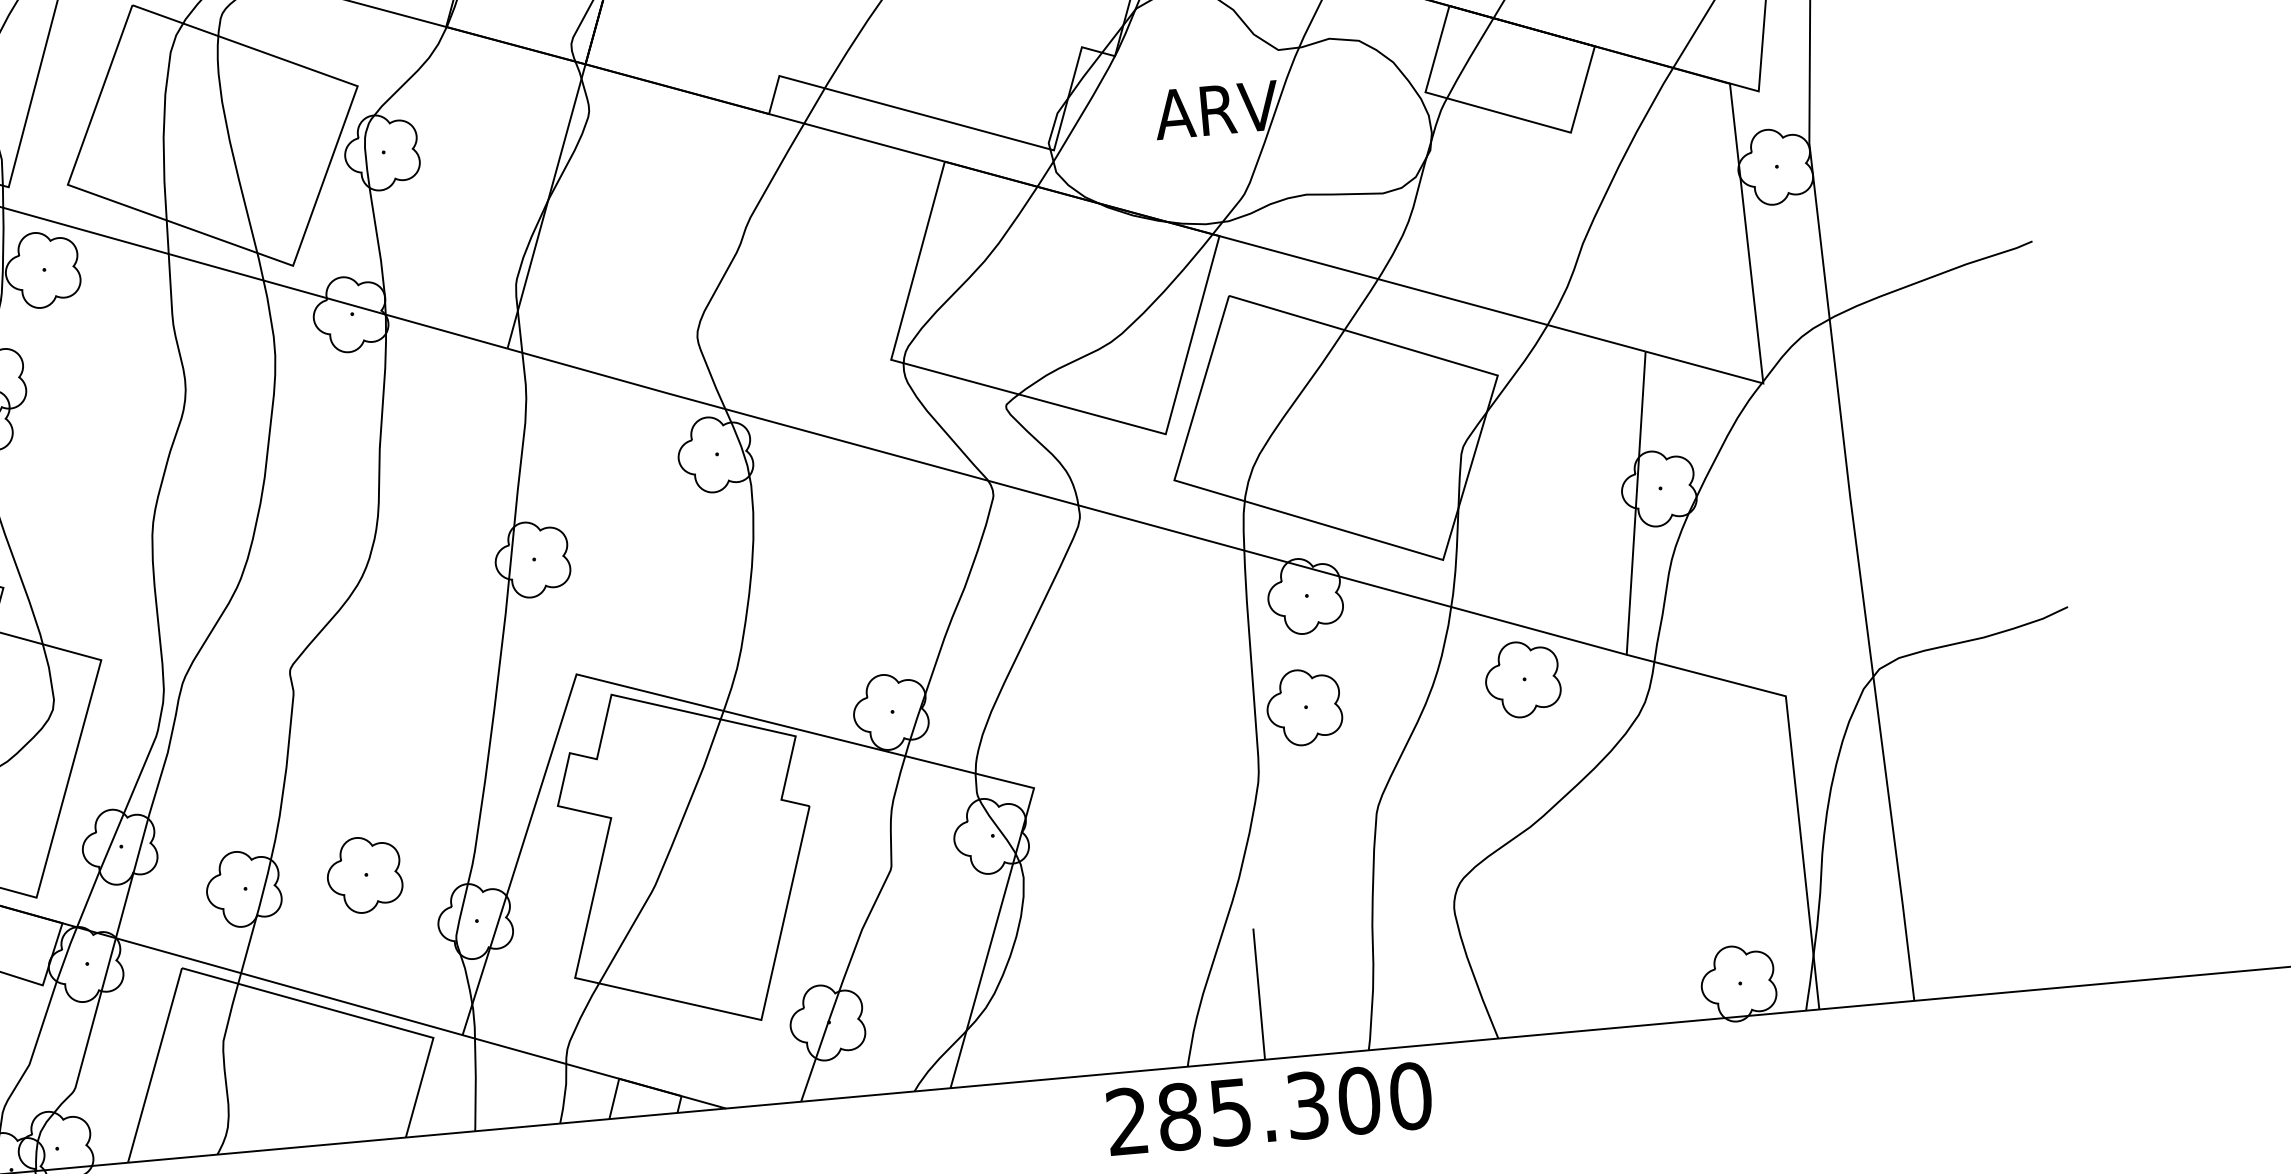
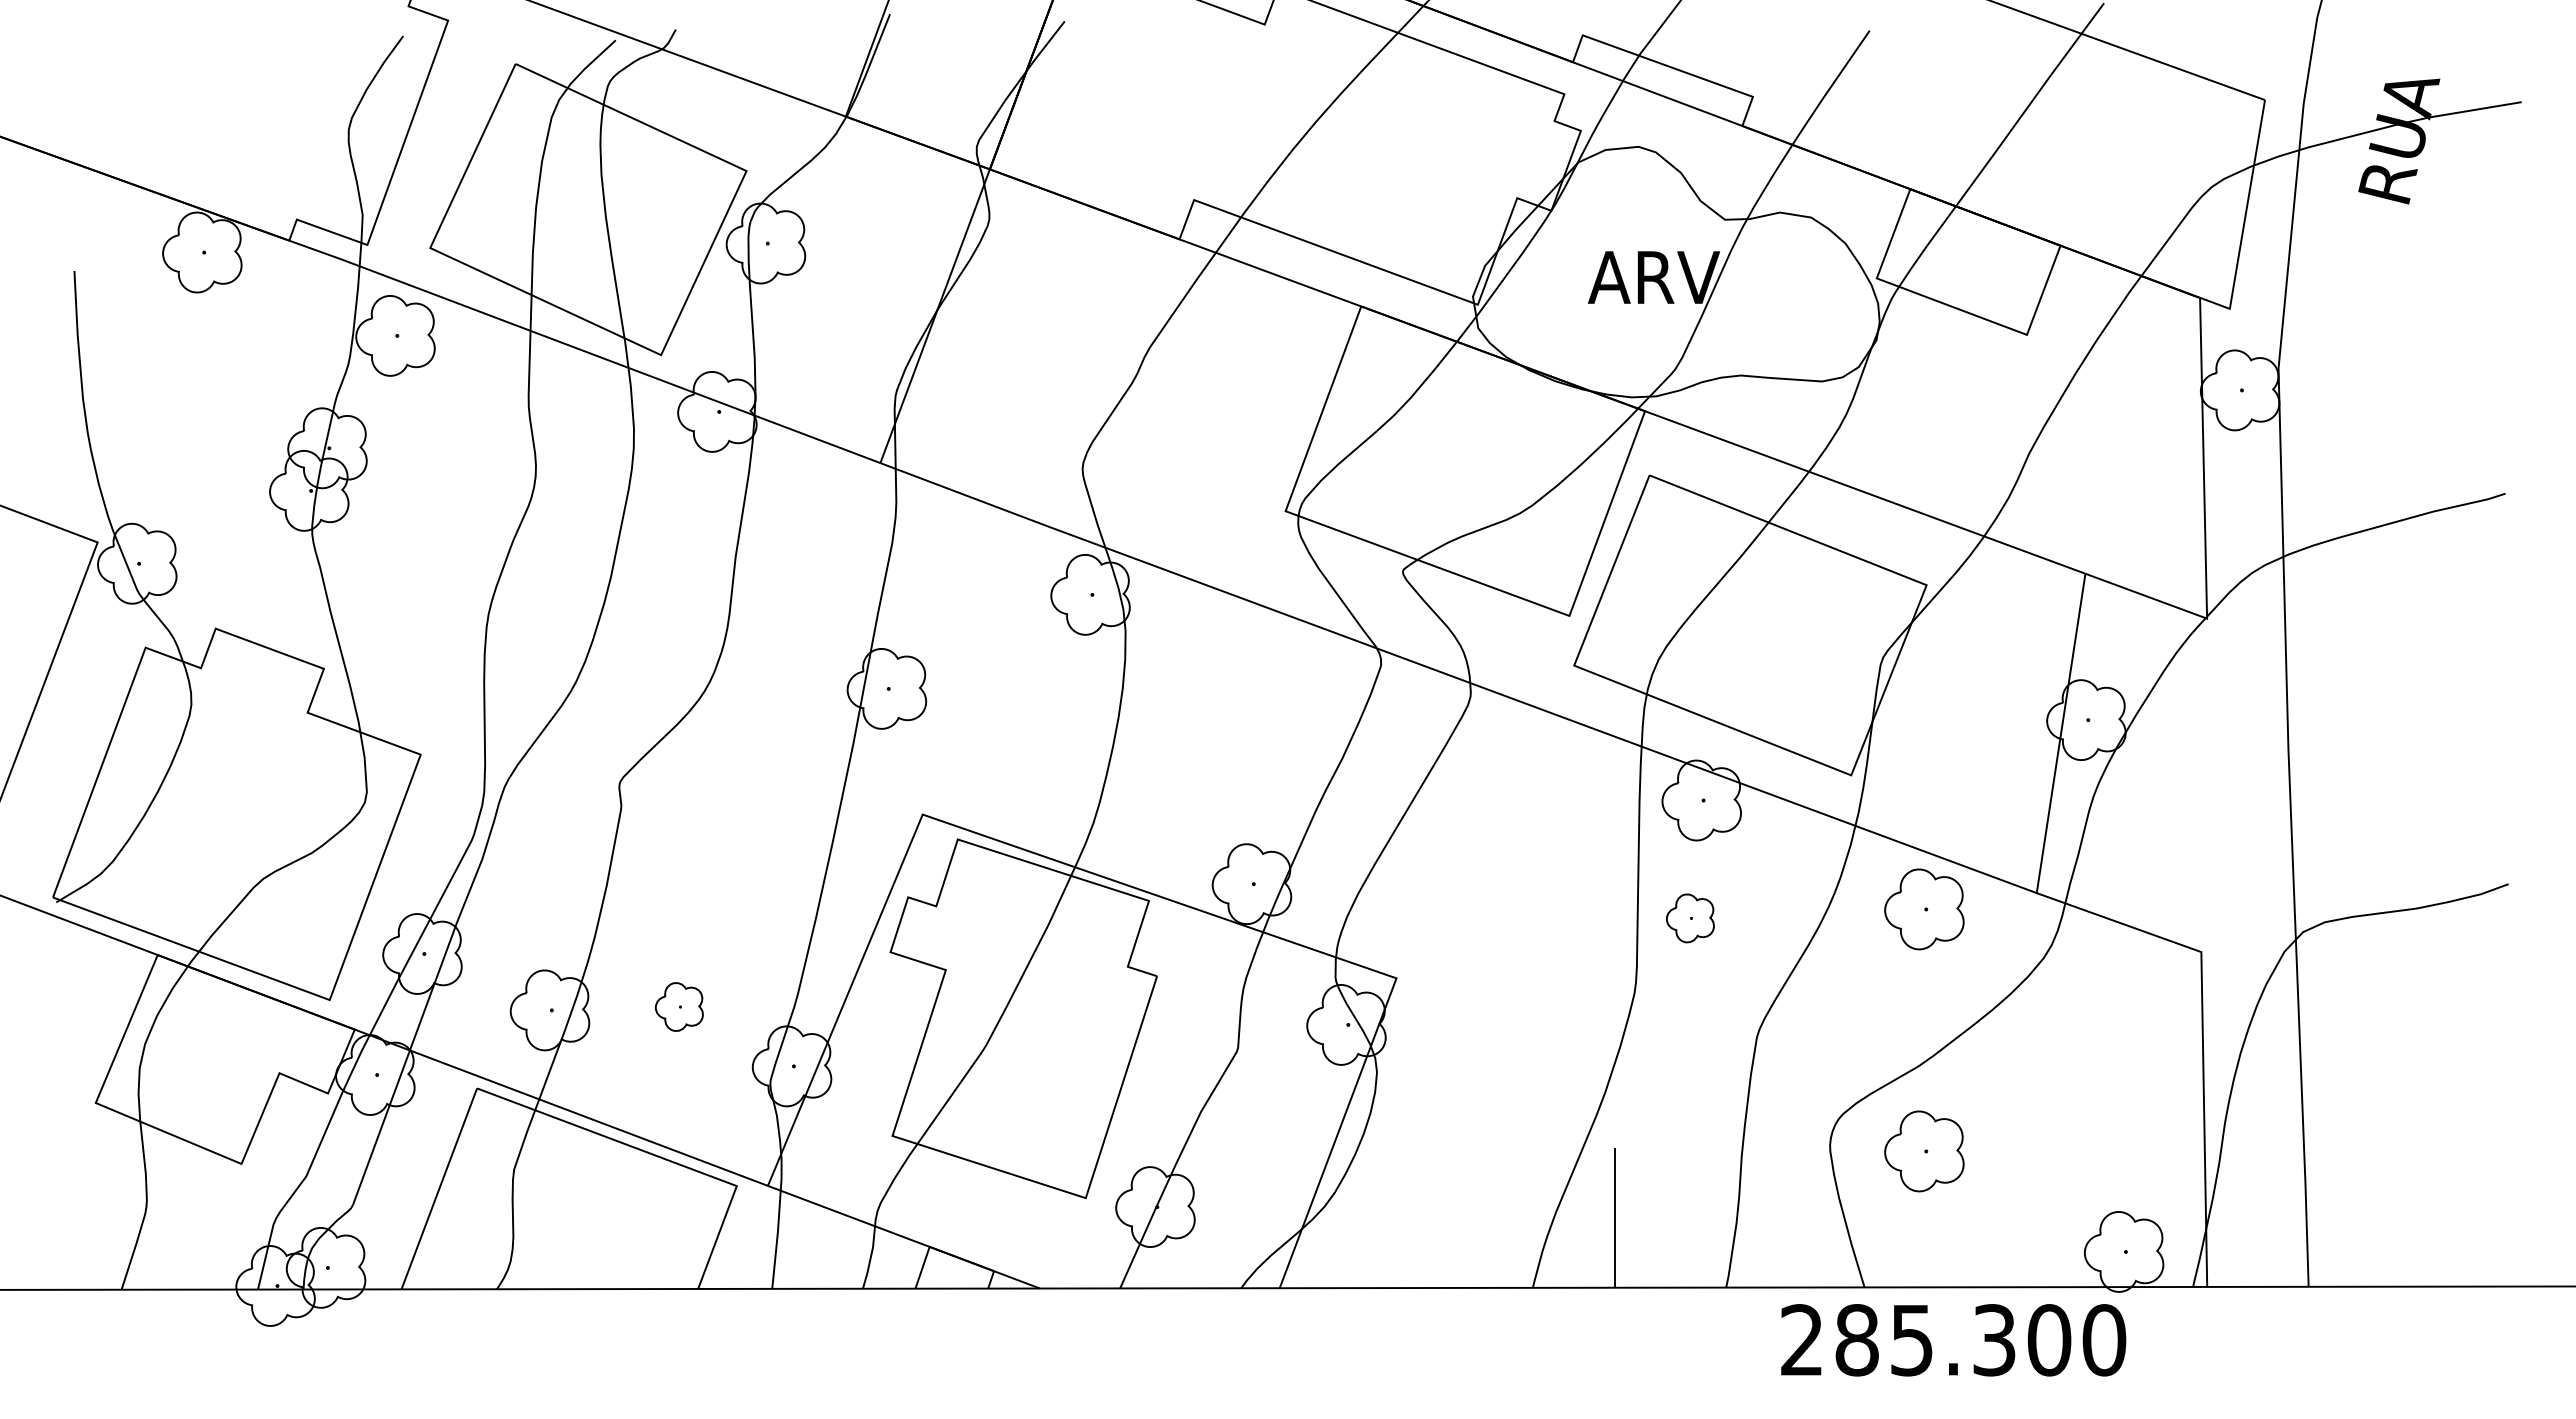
part: (1304, 707) -> (1690, 918), size x0.6
part: (364, 874) -> (679, 1006), size x0.6
part: (1543, 906) -> (1924, 1151), added
text: (1269, 1109) -> (1953, 1340), moved

